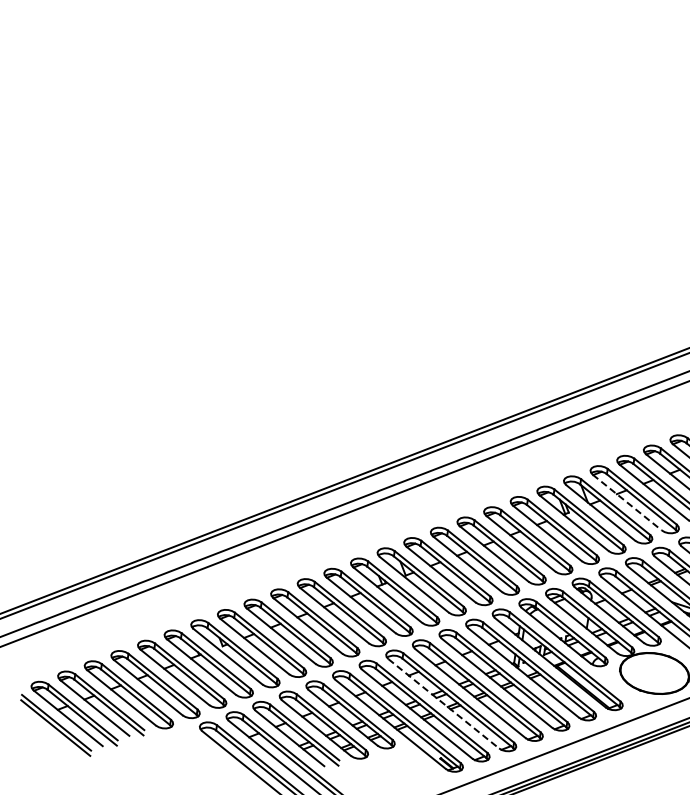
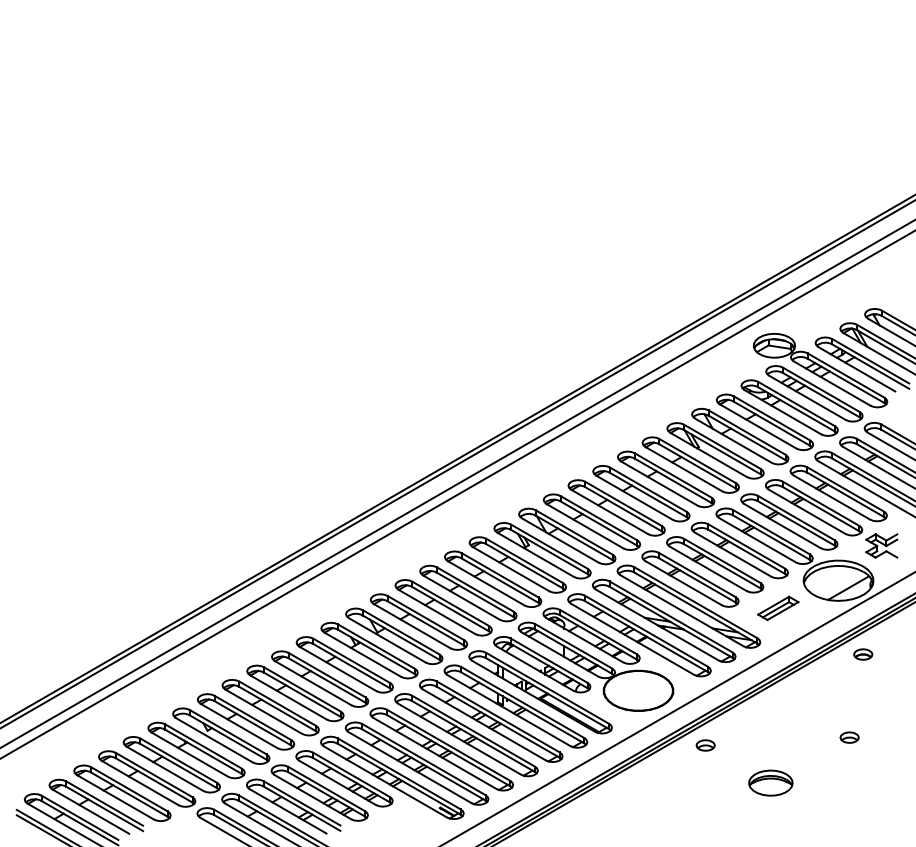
line: (627, 502) -> (585, 526), dashed -> solid
line: (444, 703) -> (435, 753), dashed -> solid

